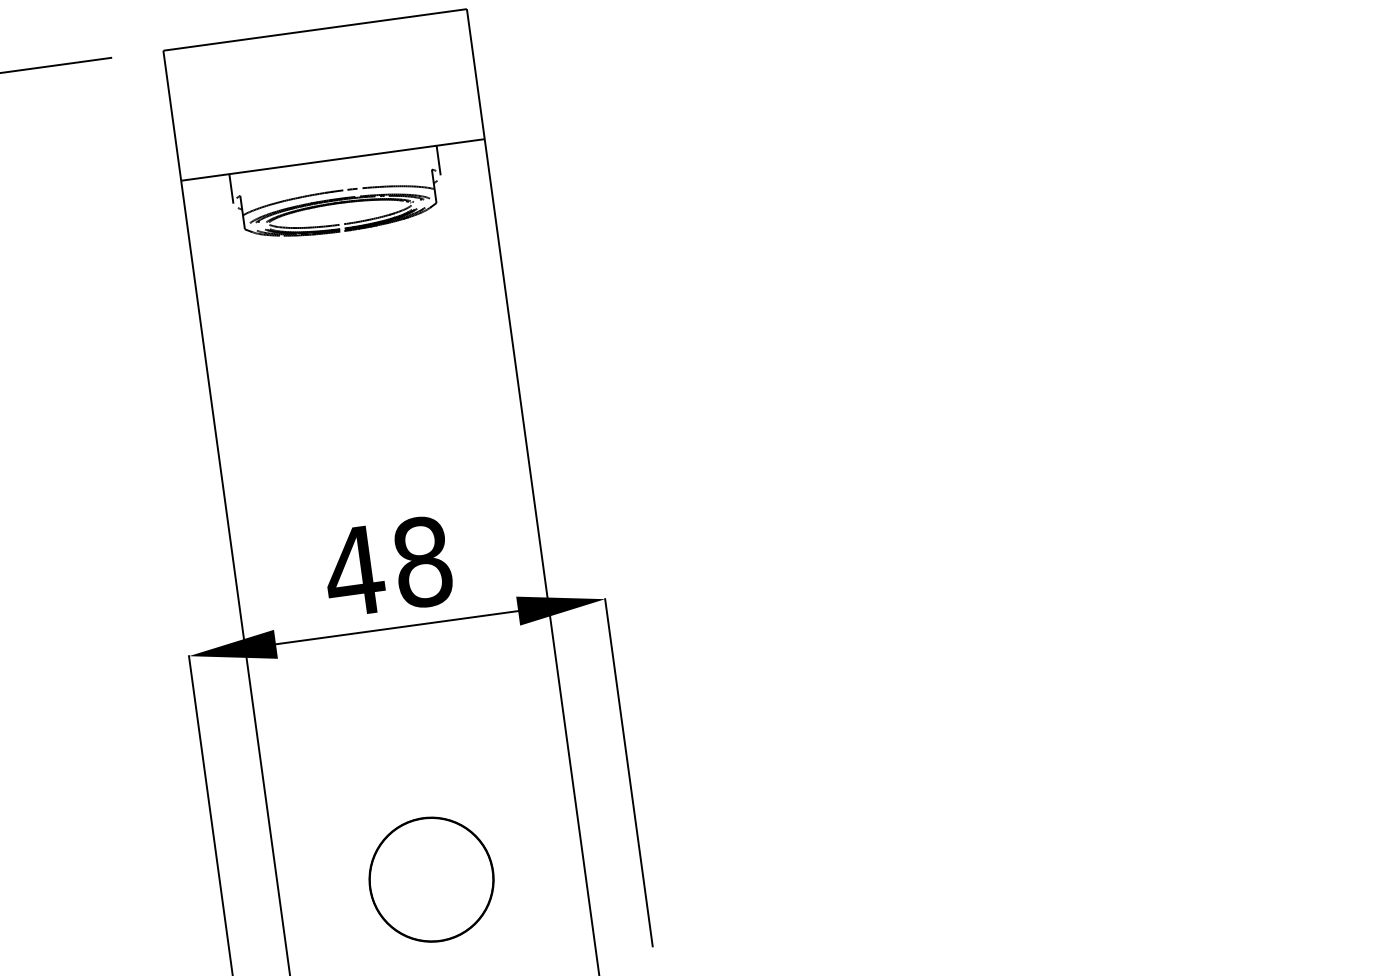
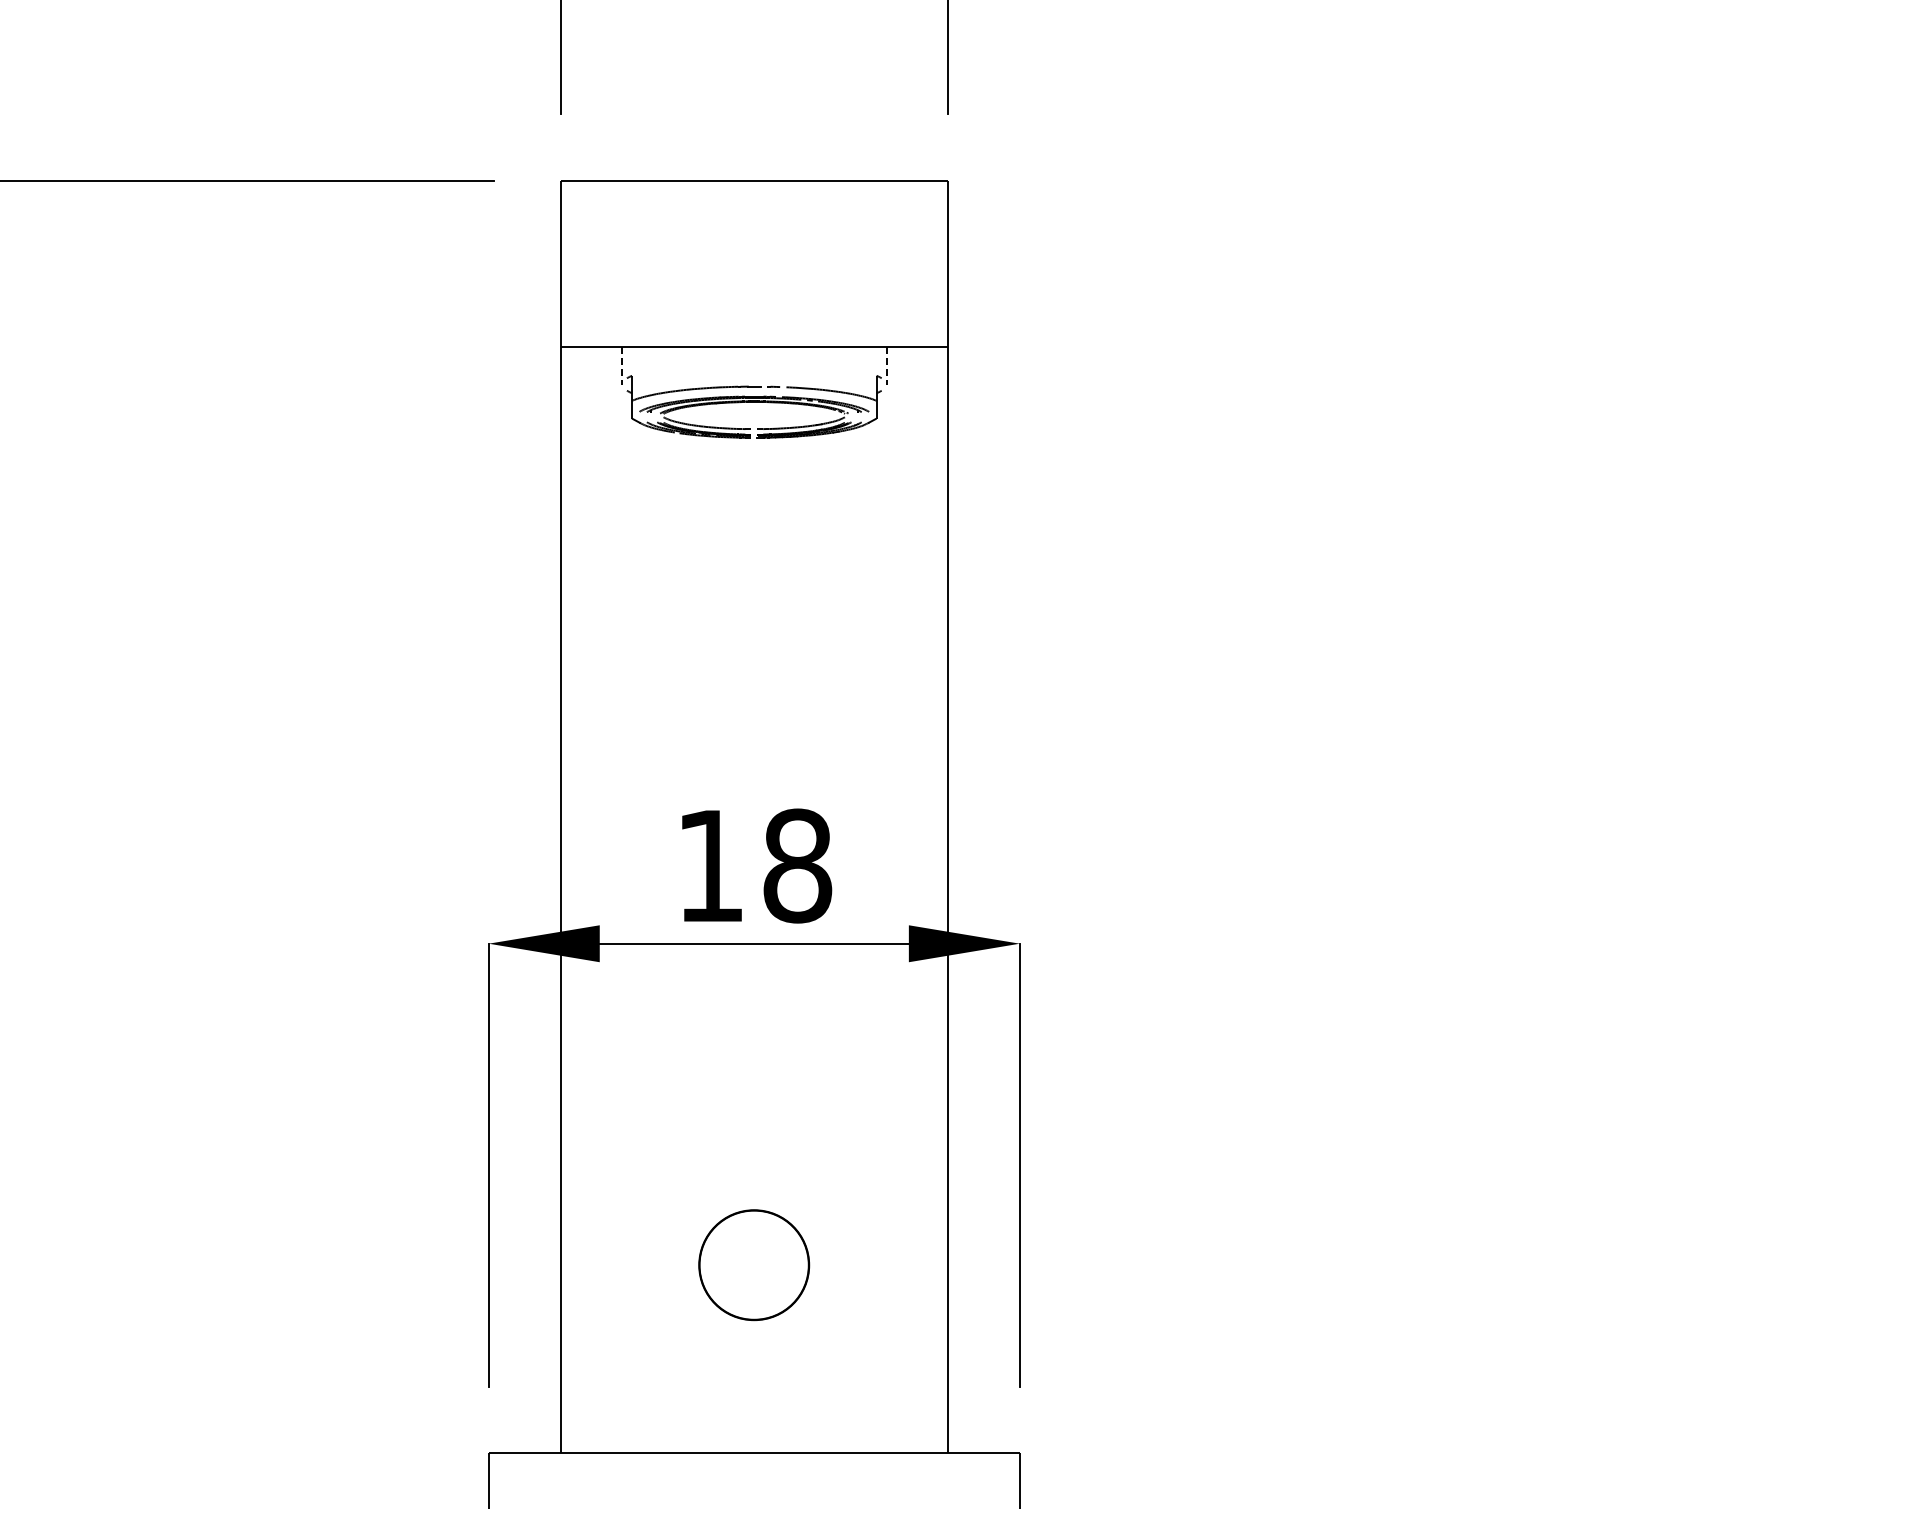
line: (438, 160) -> (886, 365), solid -> dashed
line: (231, 188) -> (622, 365), solid -> dashed
text: (354, 571) -> (710, 865), 48 -> 18
part: (430, 879) -> (753, 1264), size x0.7

